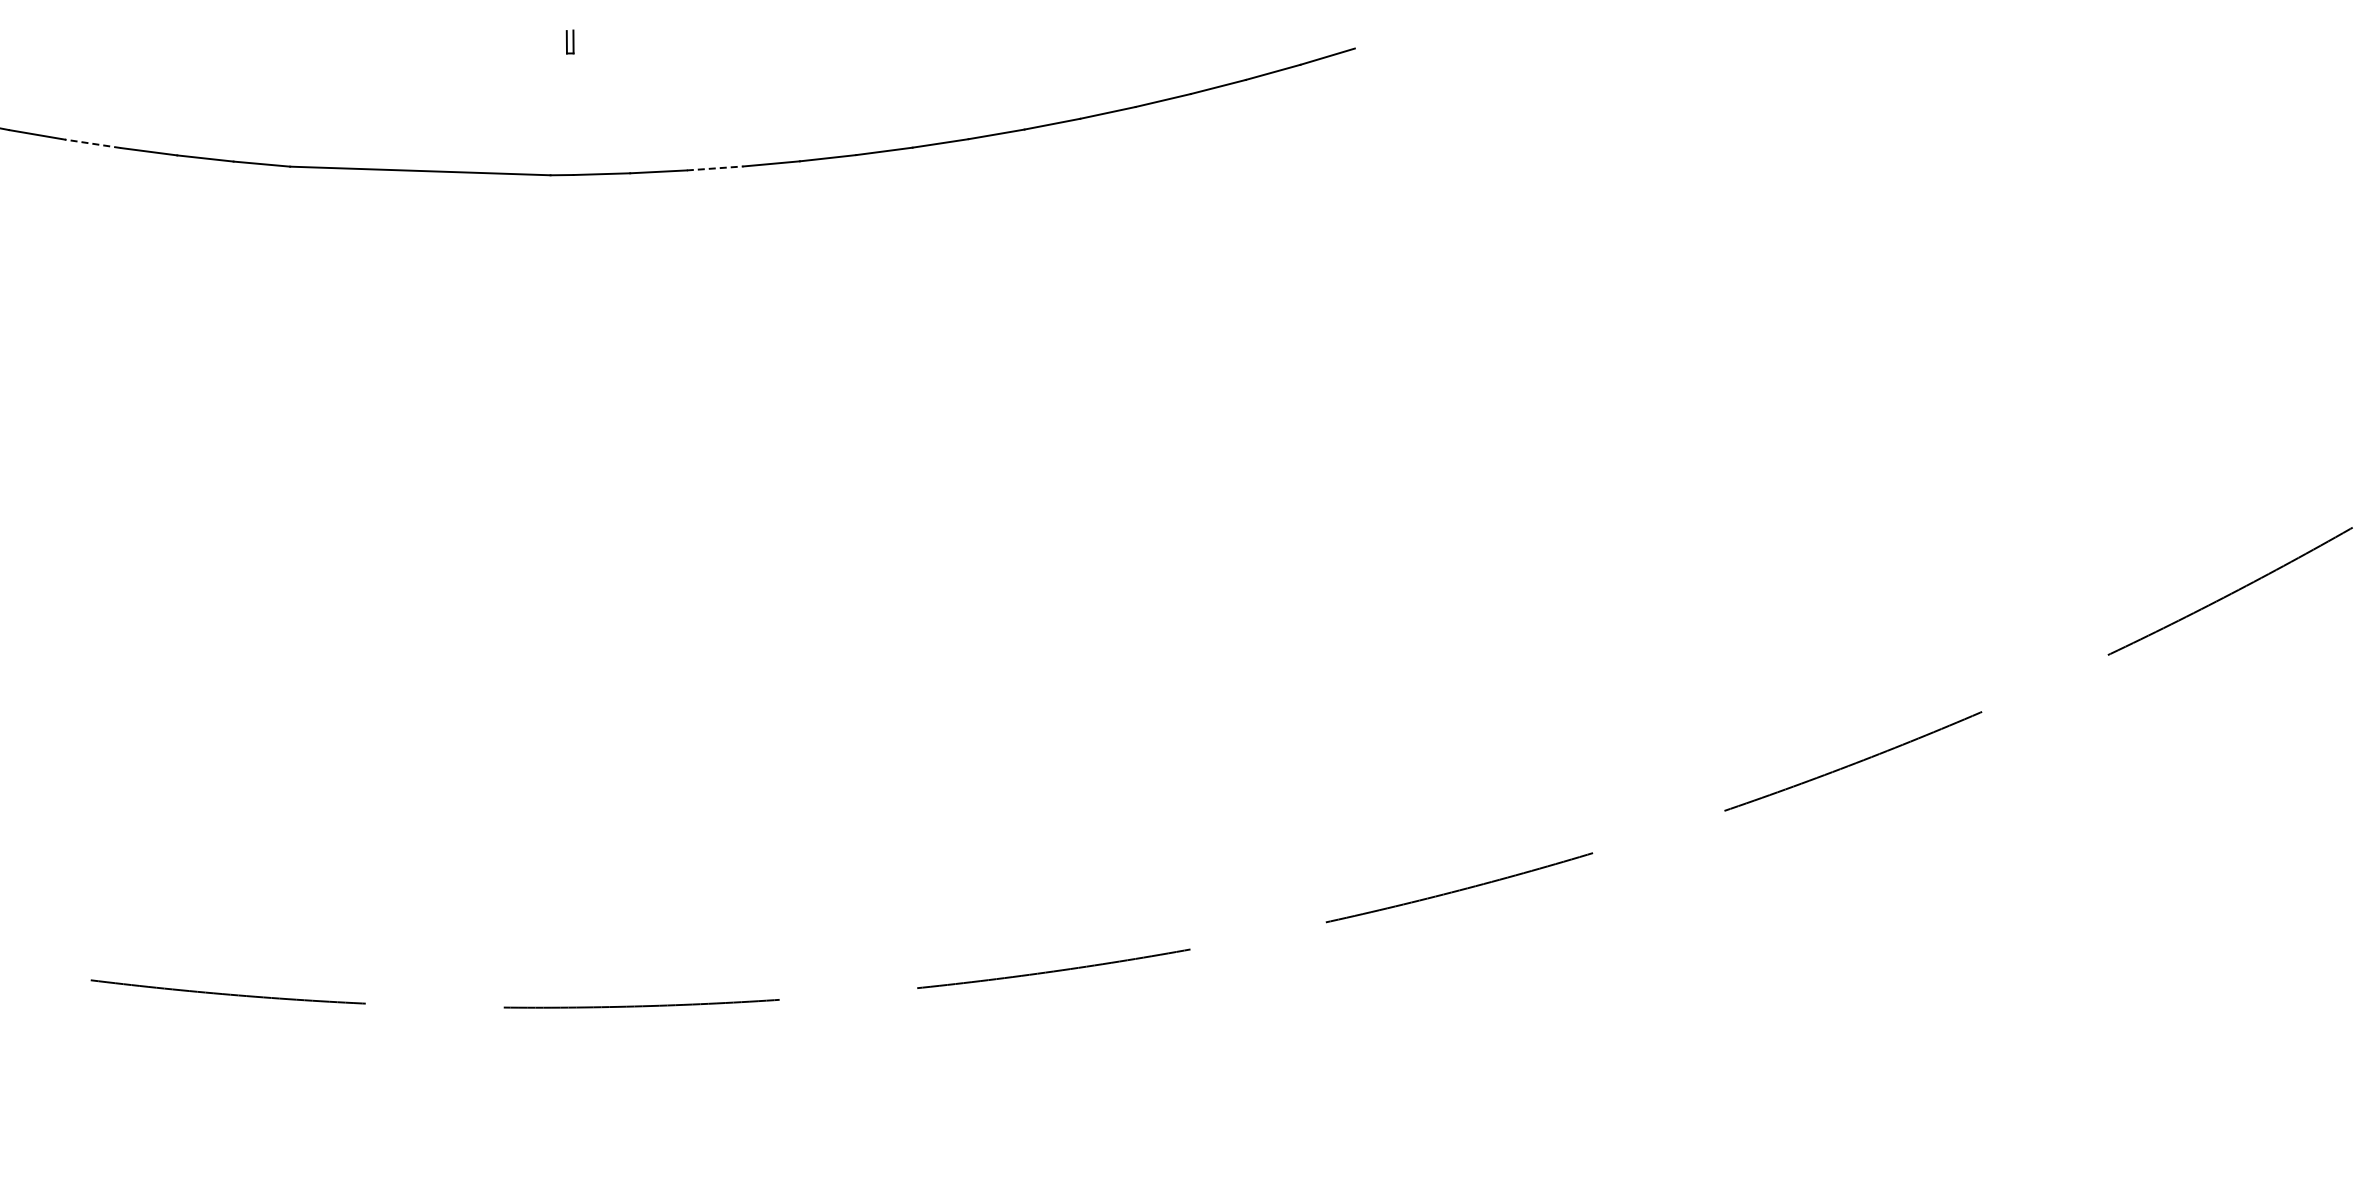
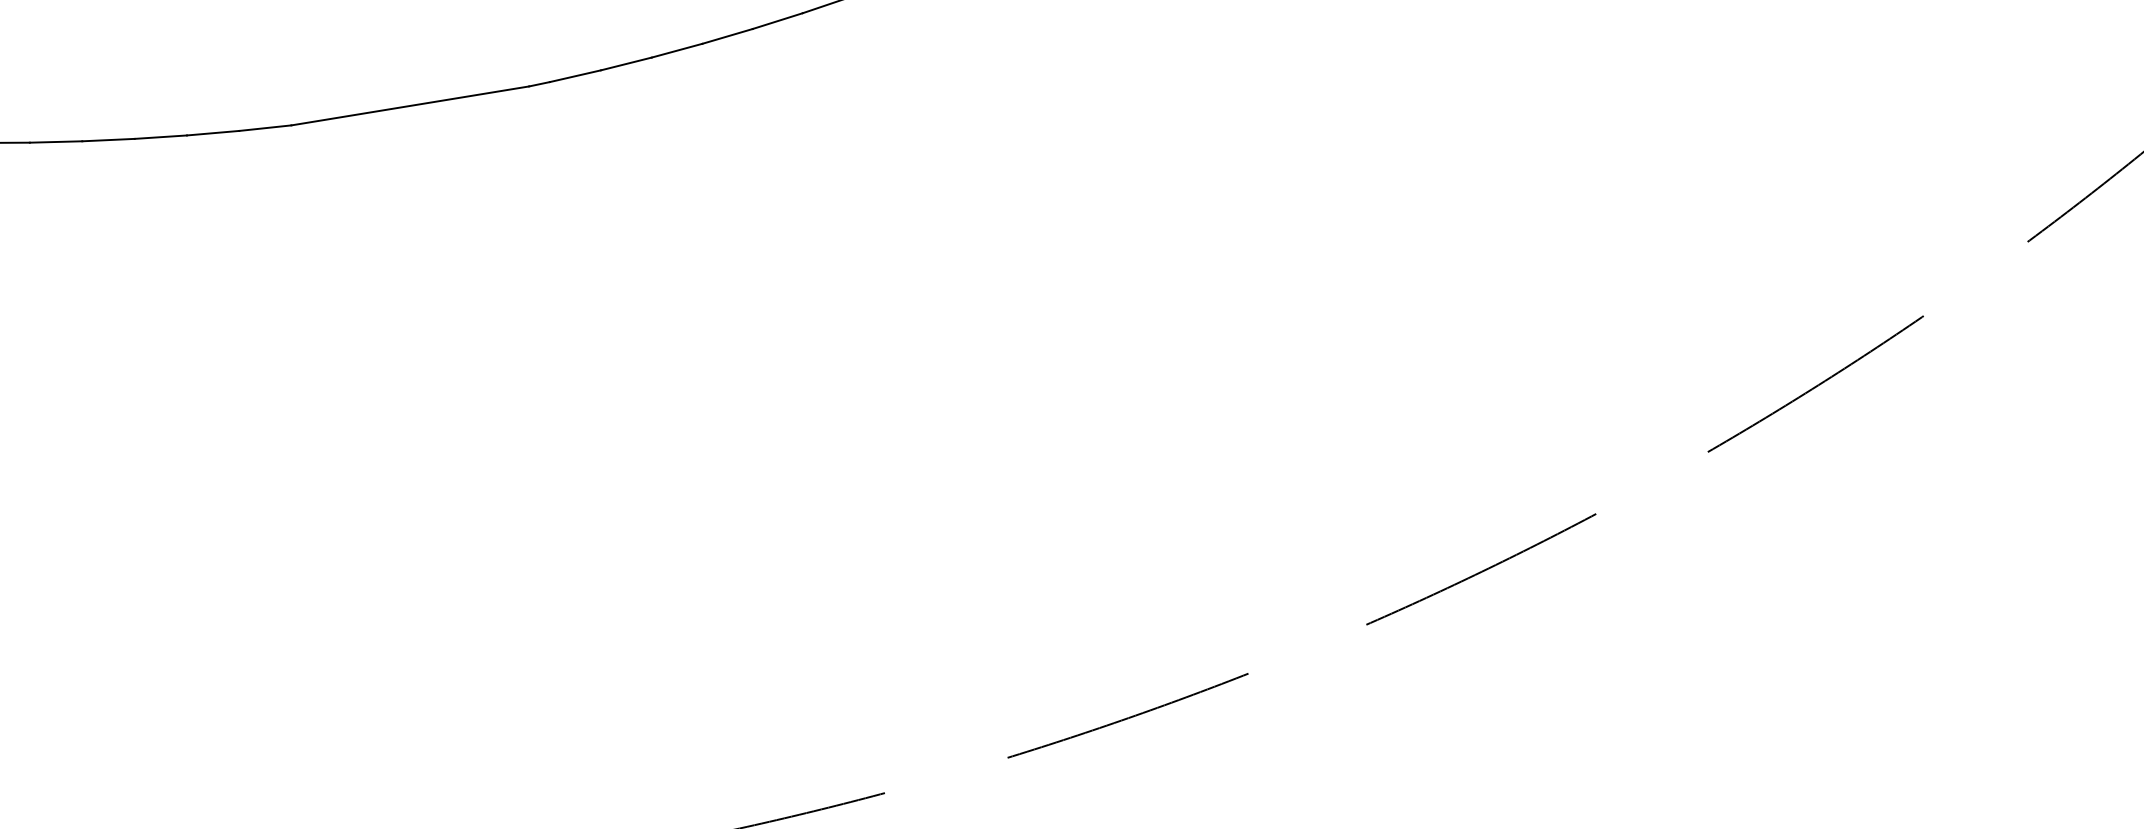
line: (92, 143) -> (107, 139), dashed -> solid
line: (715, 168) -> (677, 50), dashed -> solid

